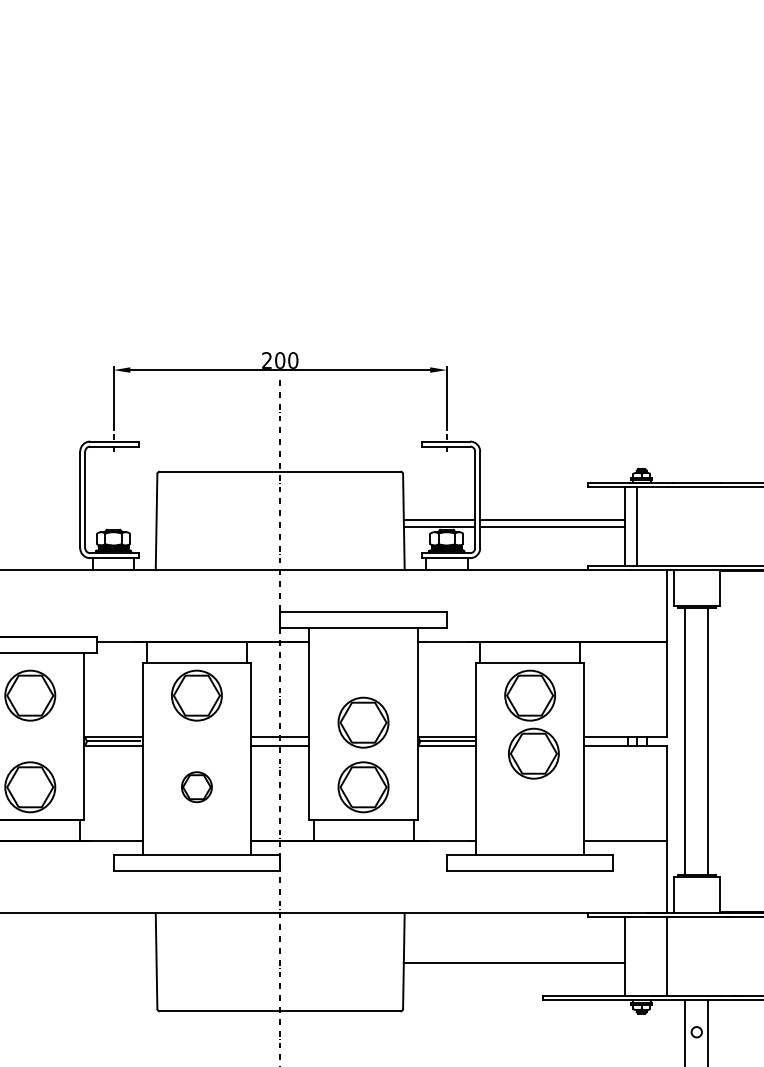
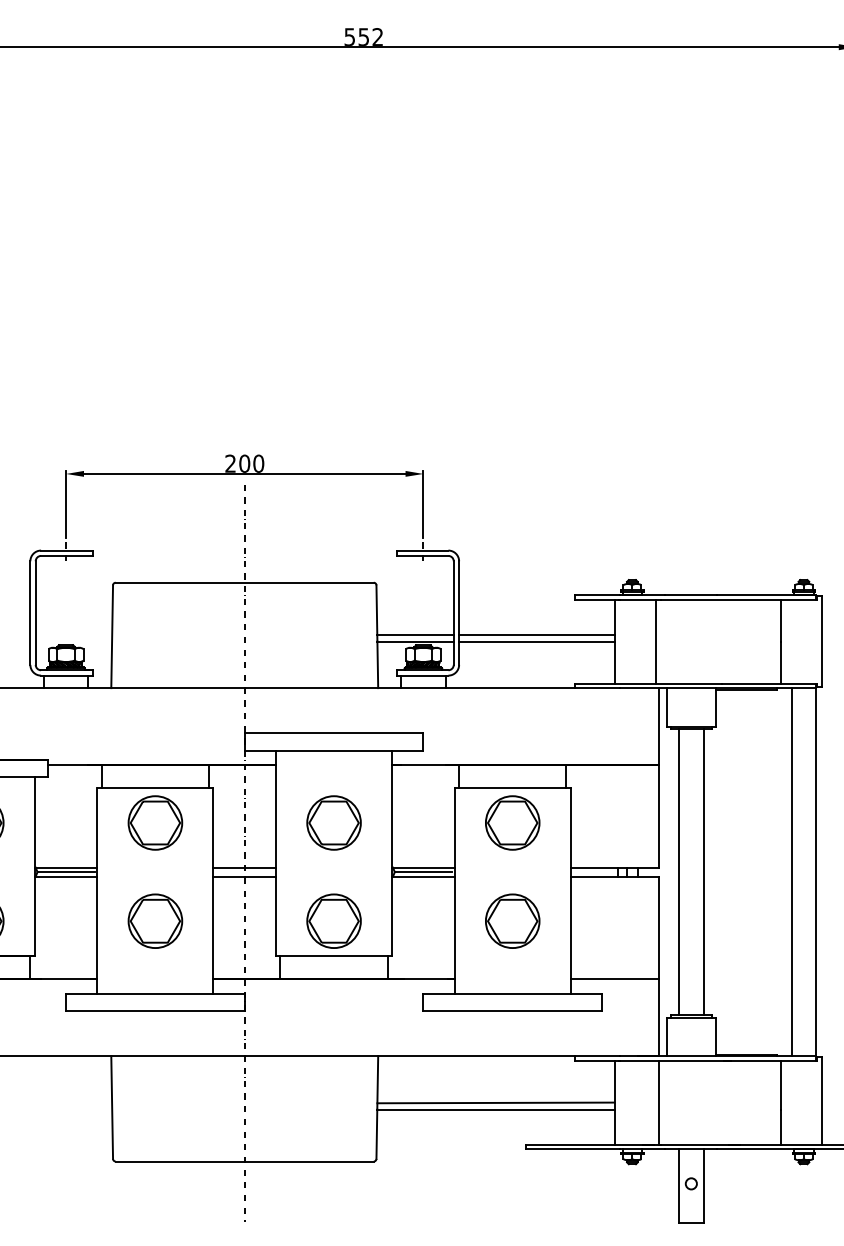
line: (637, 526) -> (655, 641), moved
part: (363, 722) -> (333, 822), moved
part: (533, 753) -> (512, 920), moved
part: (196, 786) -> (155, 920), size x1.67
line: (514, 956) -> (495, 1102), added

